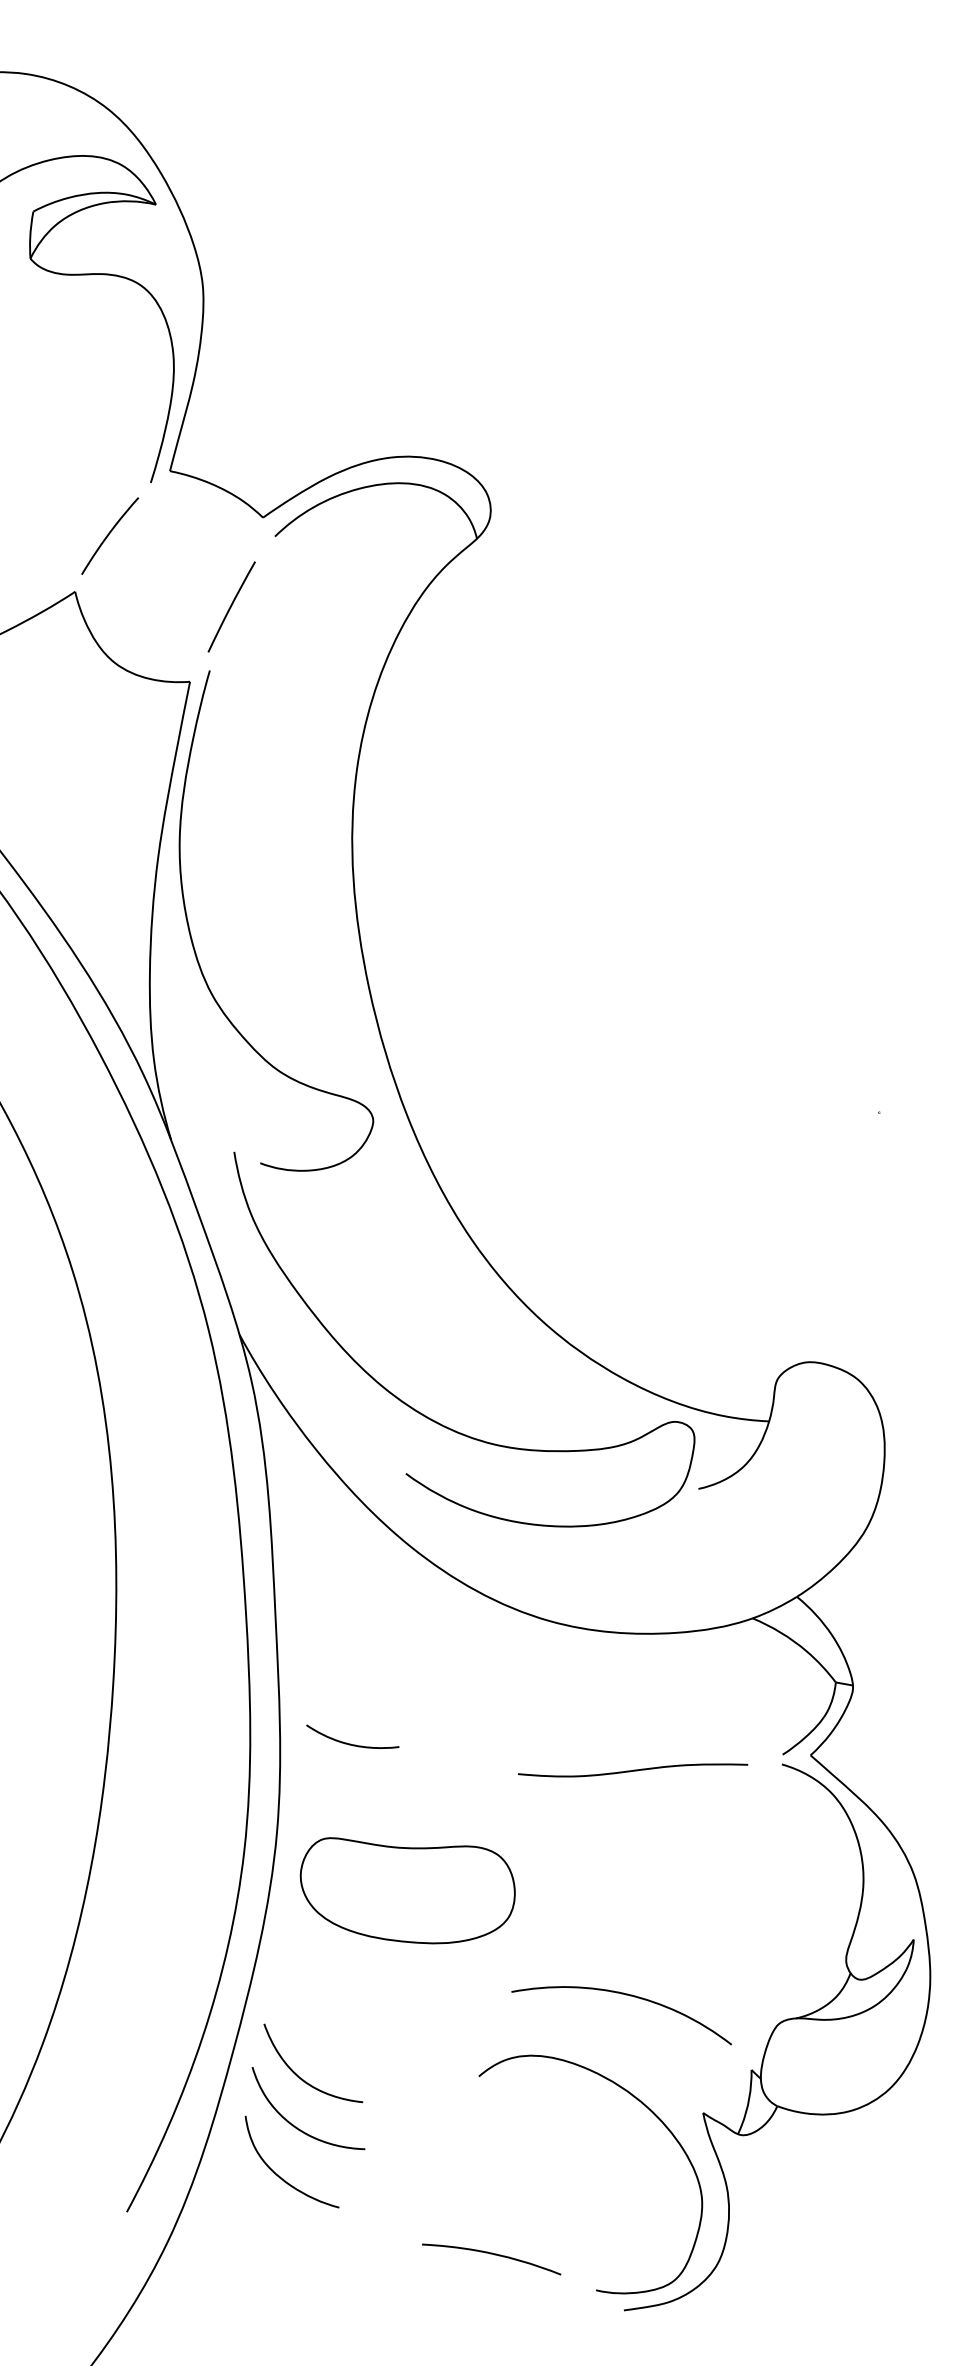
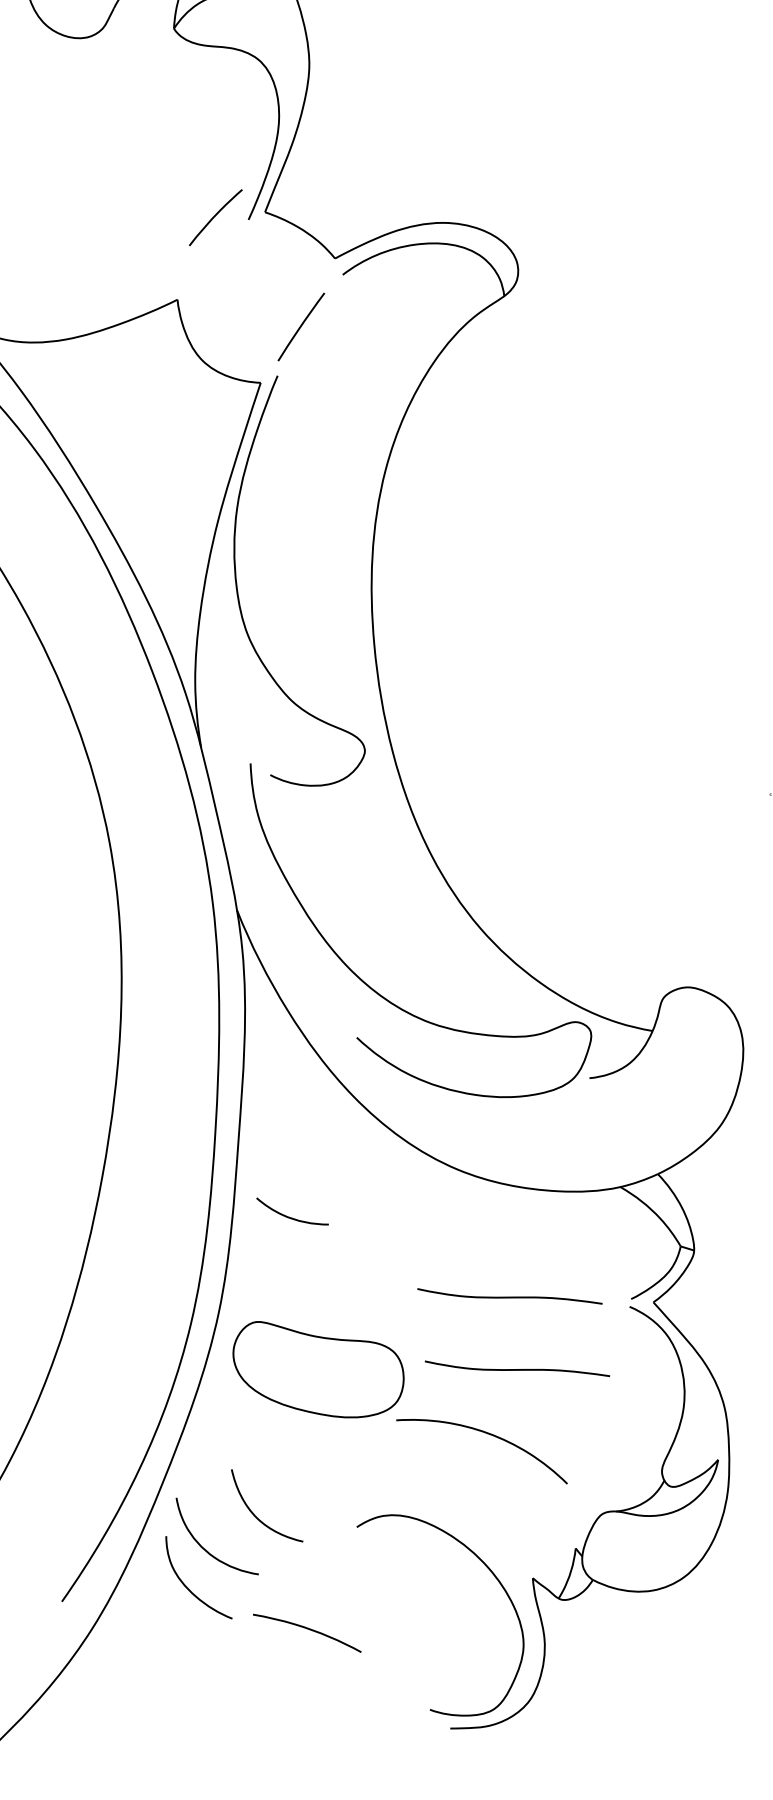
curve: (109, 534) -> (215, 216), moved
curve: (350, 1743) -> (290, 1217), moved
curve: (653, 1858) -> (517, 1369), added
curve: (625, 1995) -> (487, 1434), moved
curve: (302, 2078) -> (257, 1516), moved
curve: (491, 2254) -> (307, 1629), moved

